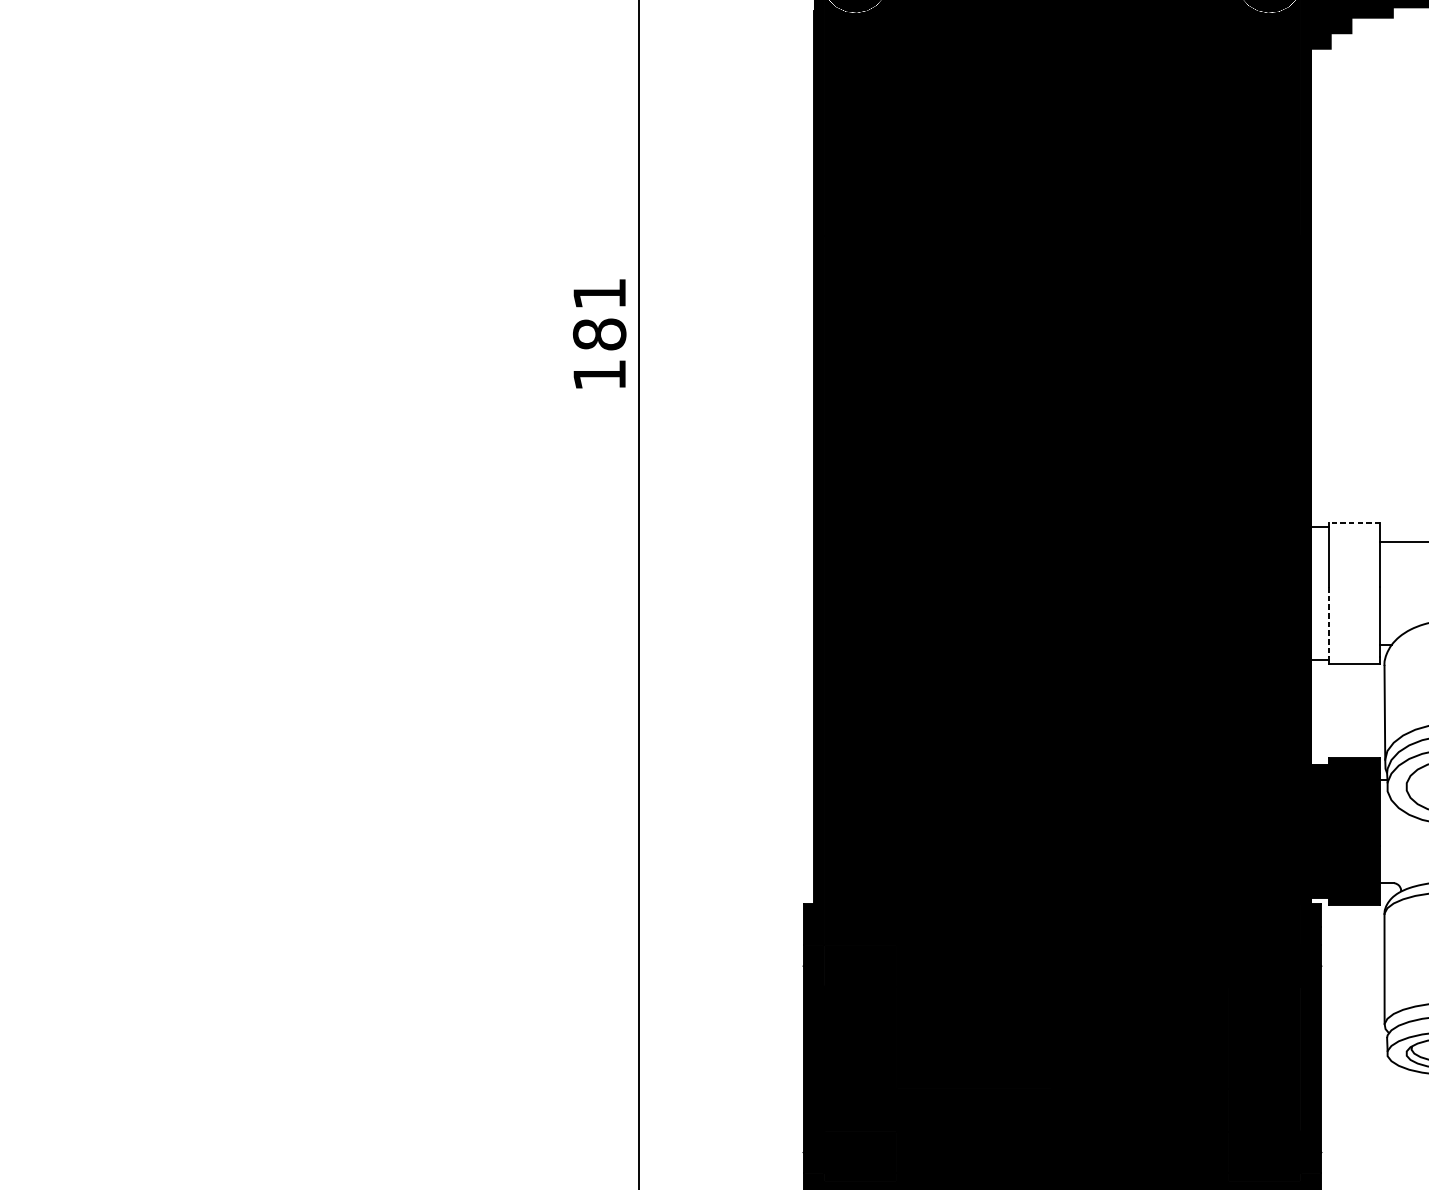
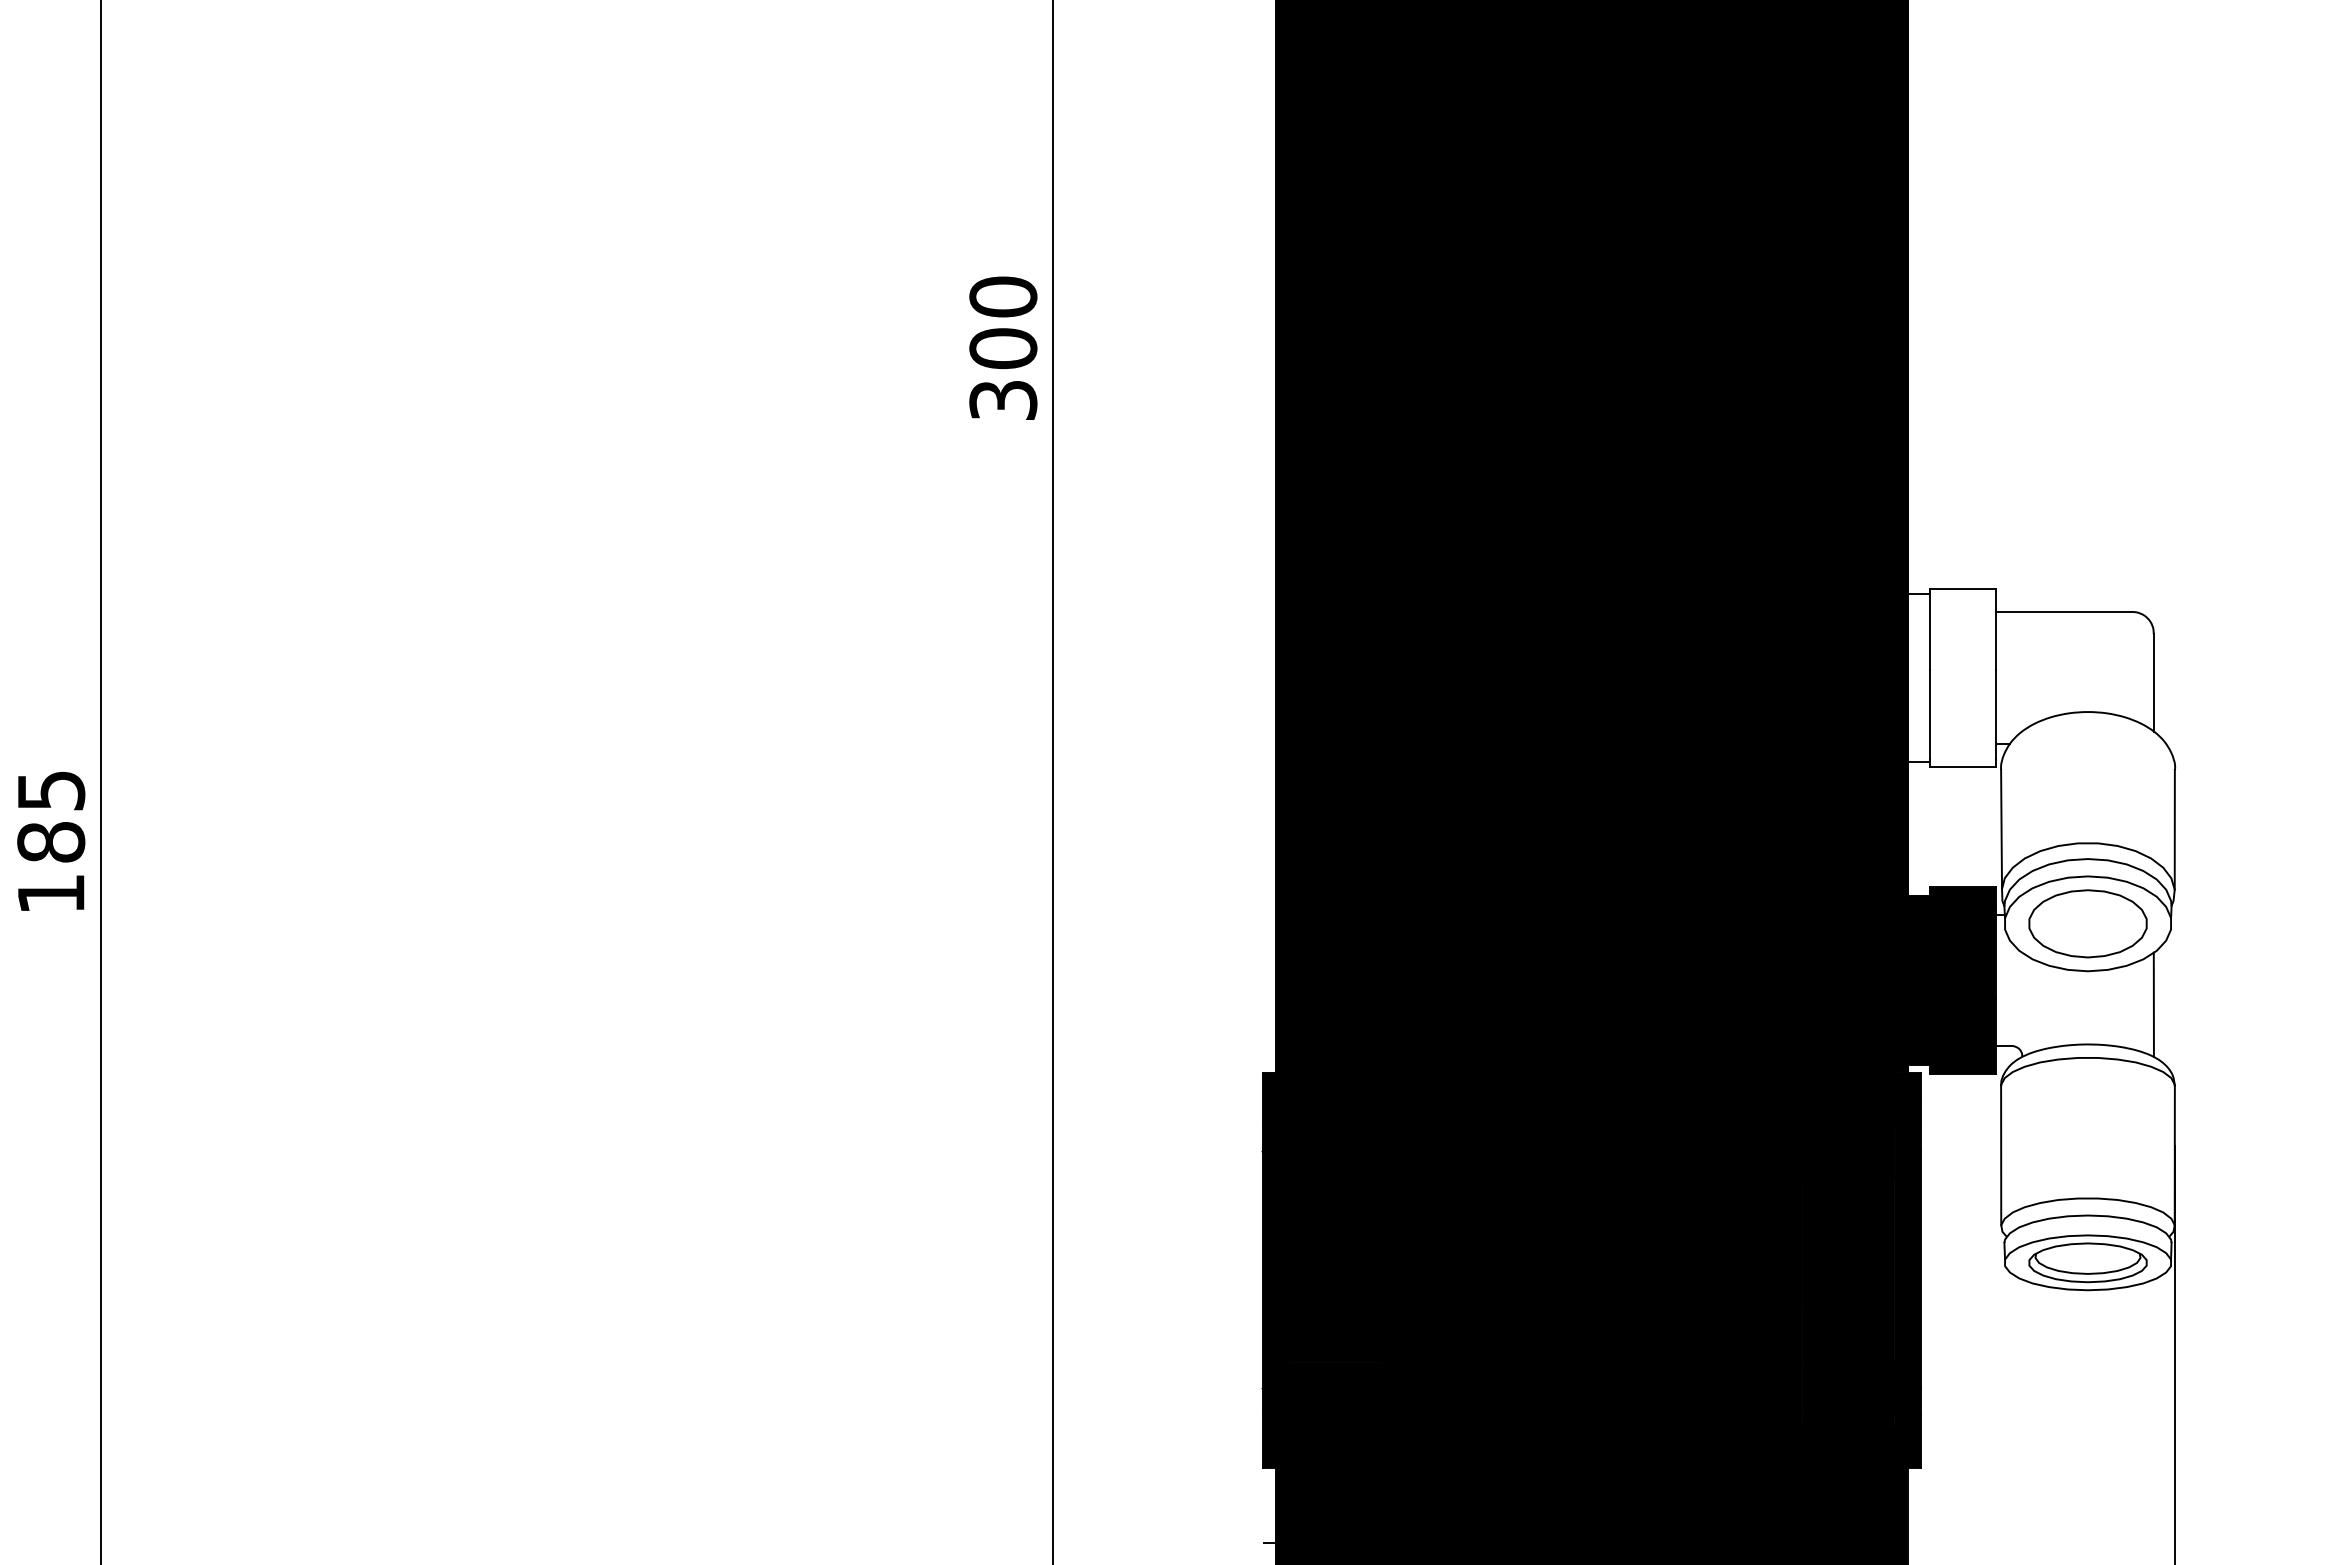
text: (599, 333) -> (1003, 347), 181 -> 300
line: (1354, 523) -> (1962, 588), dashed -> solid
line: (1328, 622) -> (1930, 714), dashed -> solid

